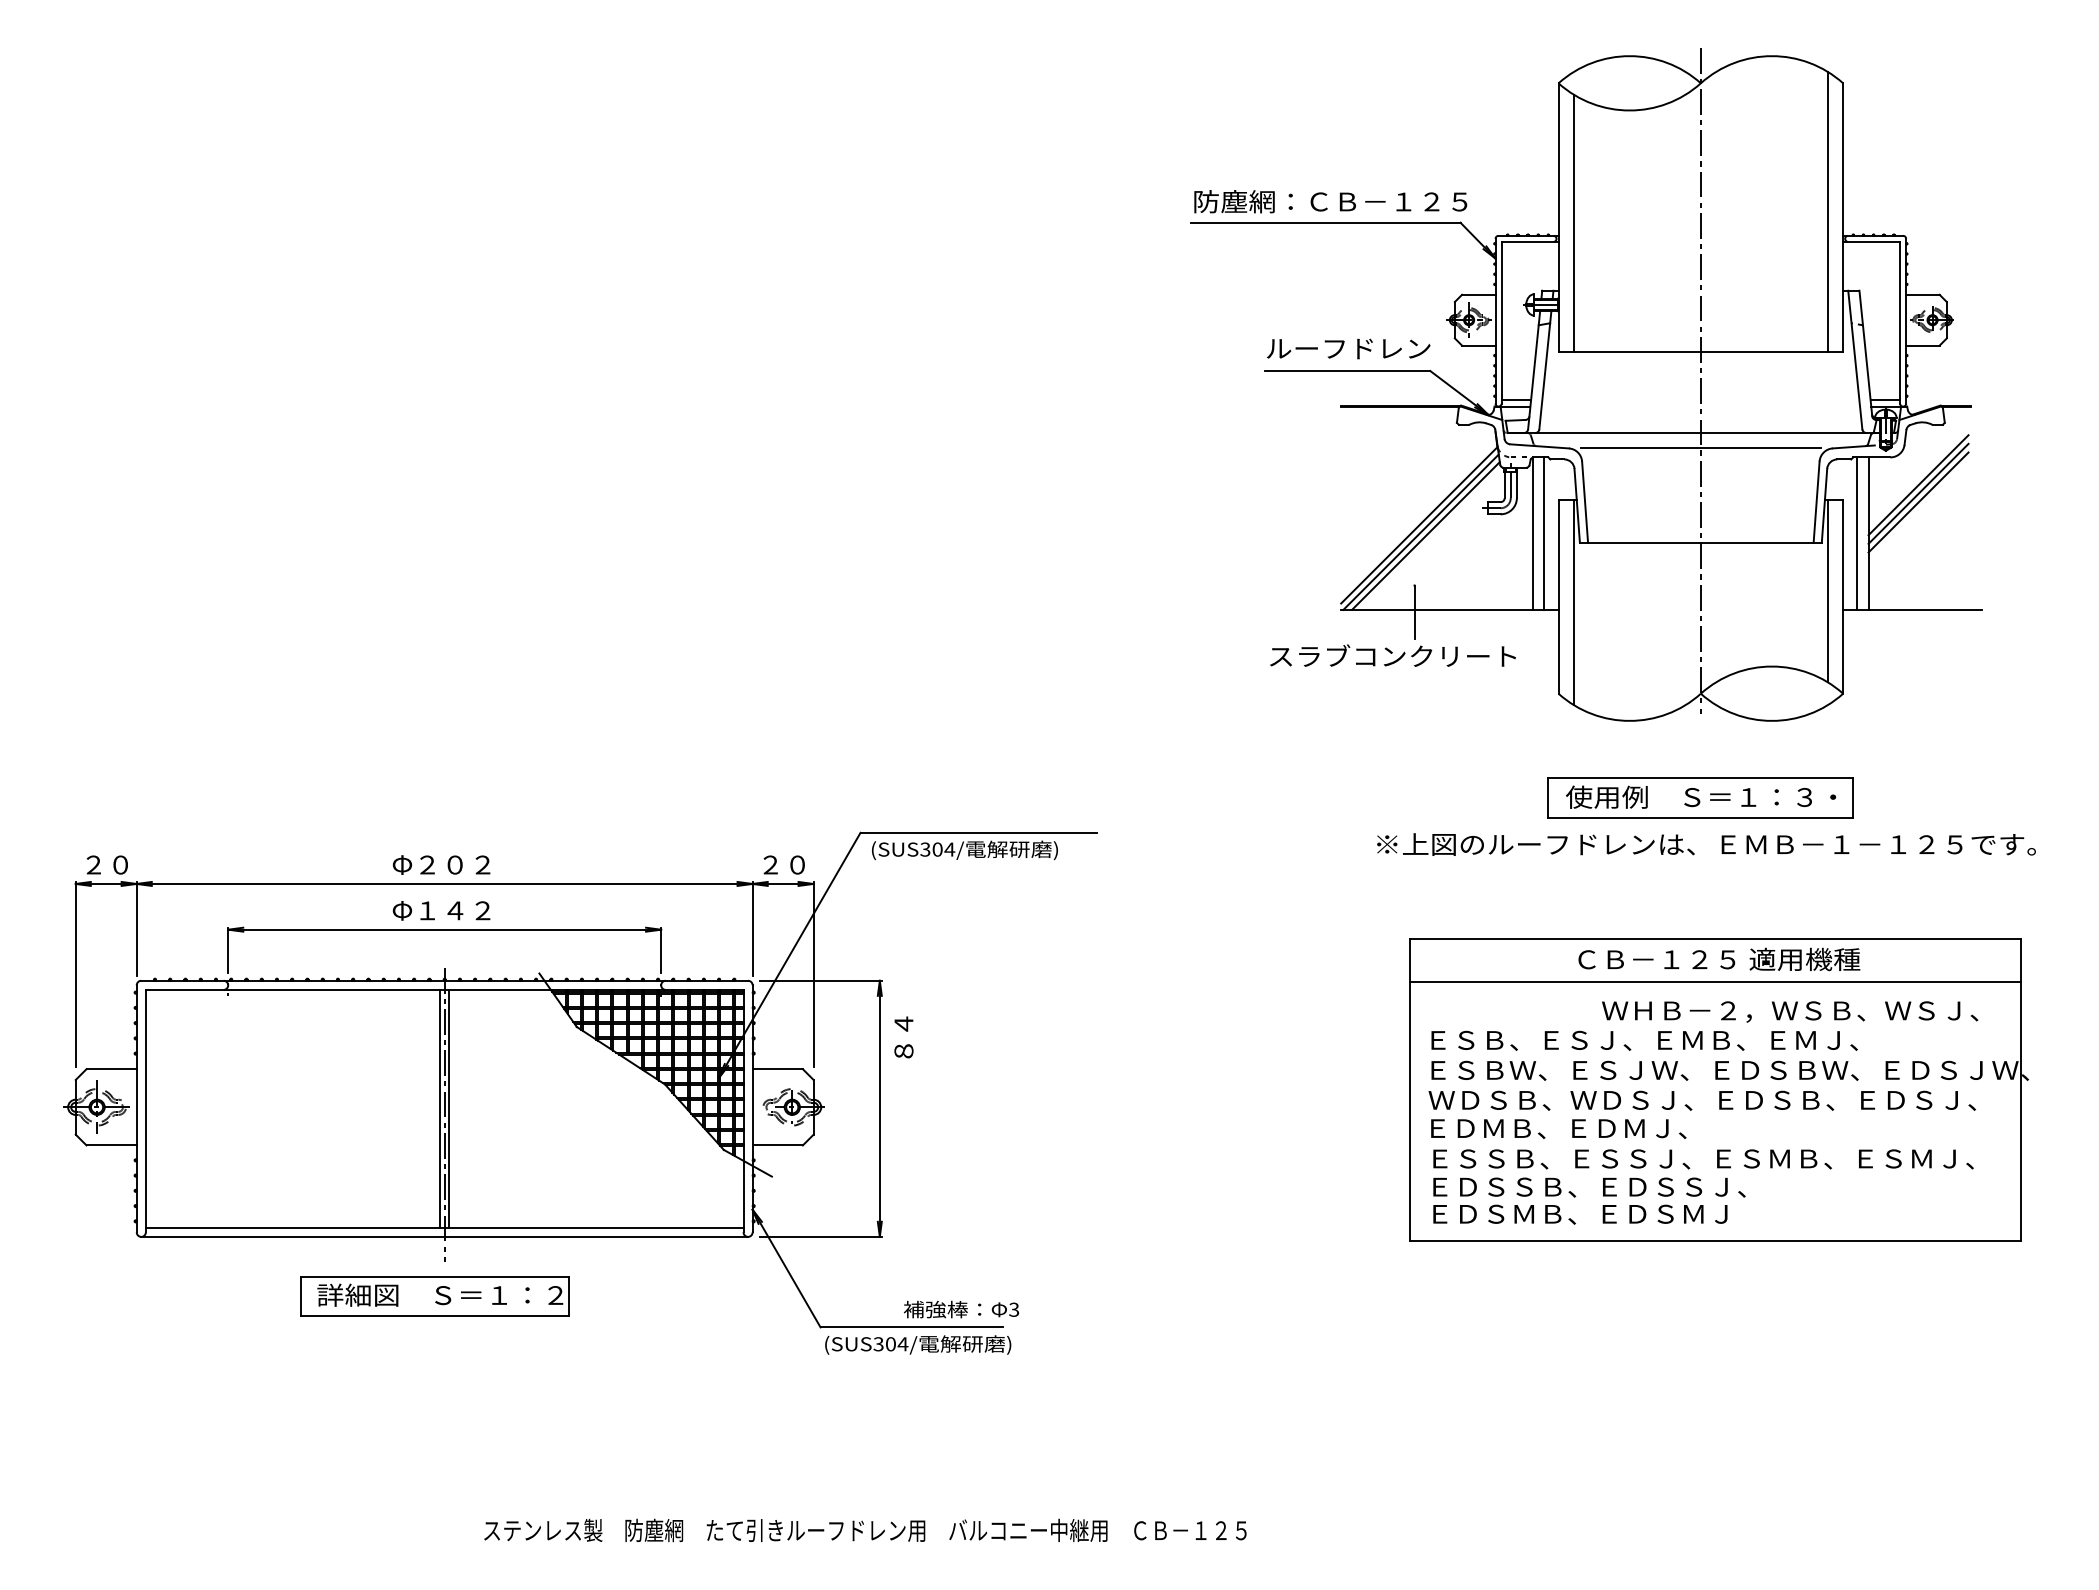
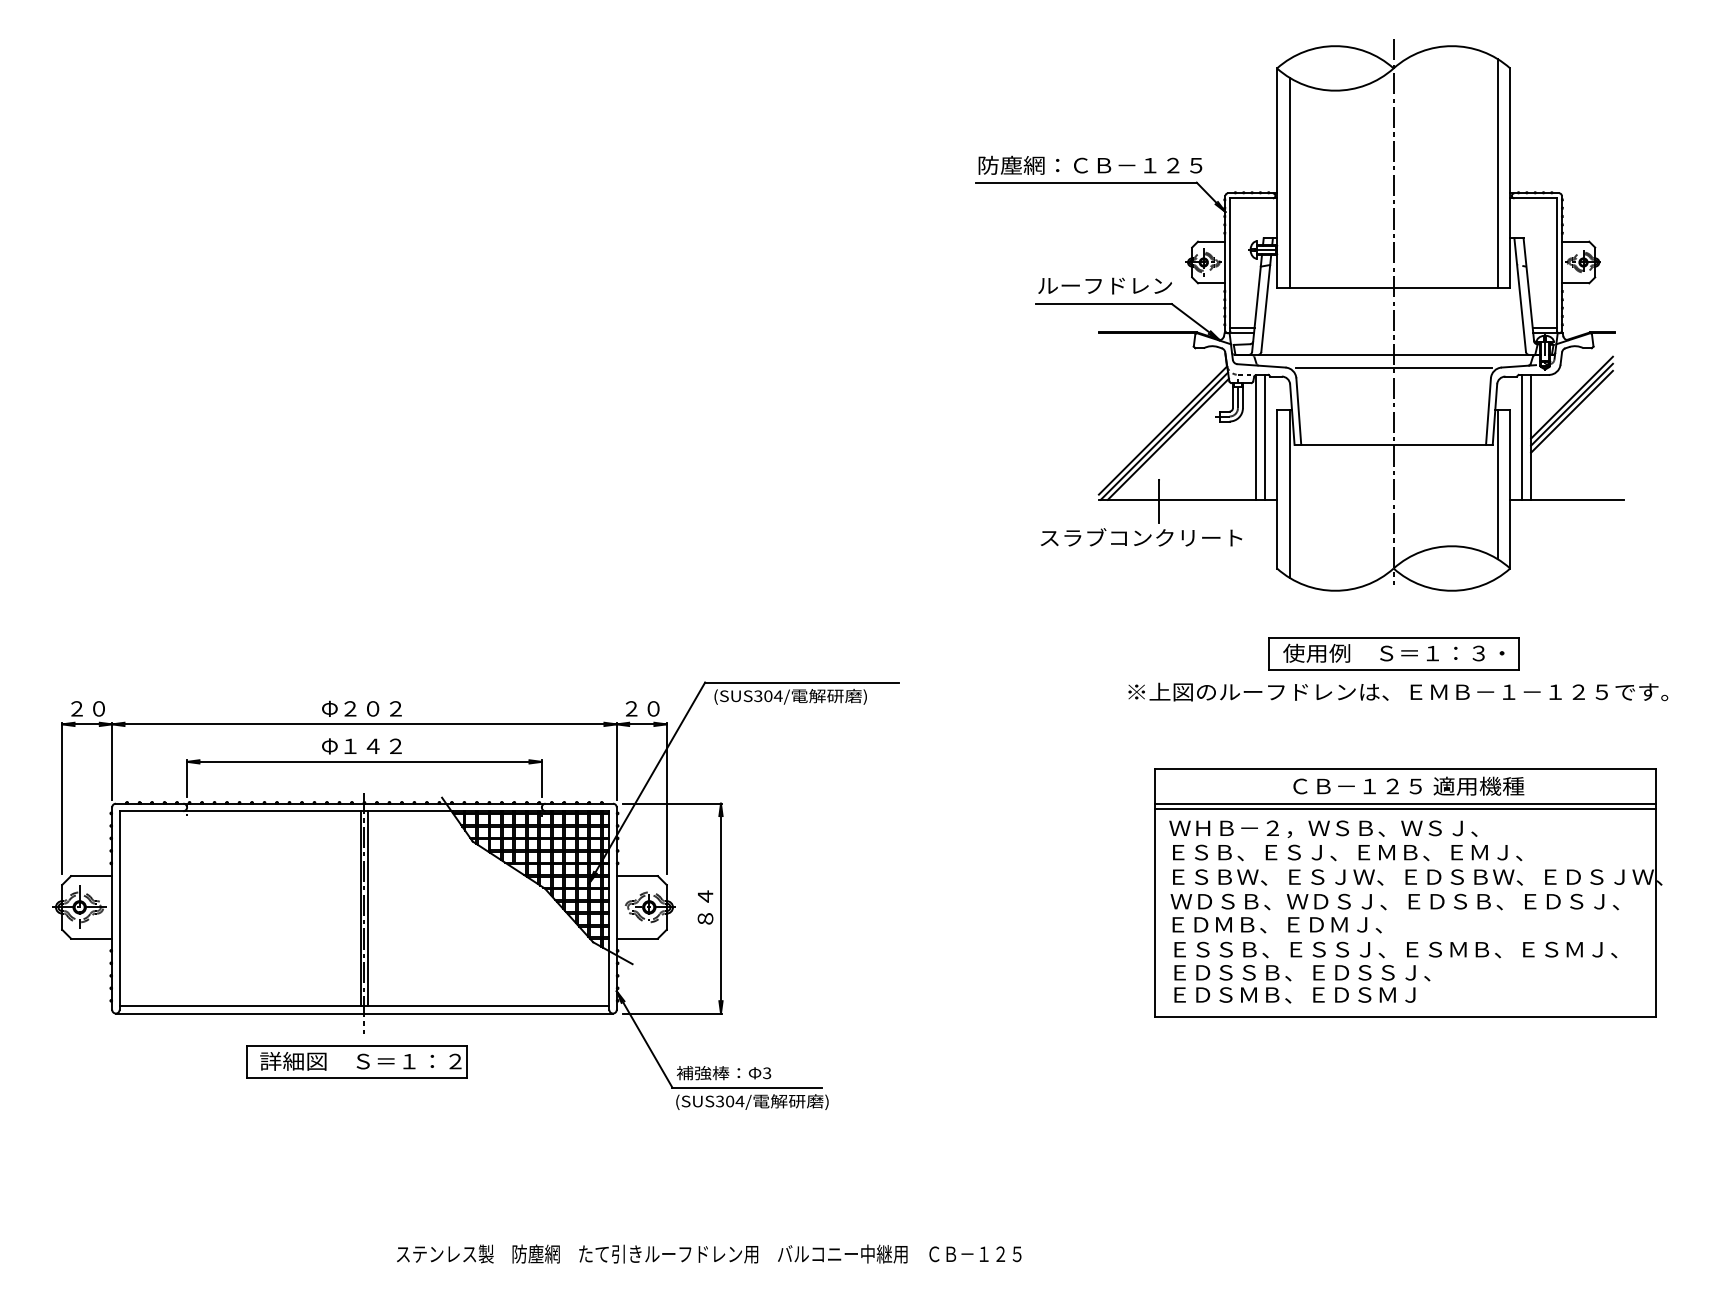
line: (1715, 987) -> (1405, 809), added
text: (1790, 1011) -> (1323, 828), moved
text: (903, 1037) -> (705, 907), moved
text: (961, 1309) -> (723, 1073), moved

